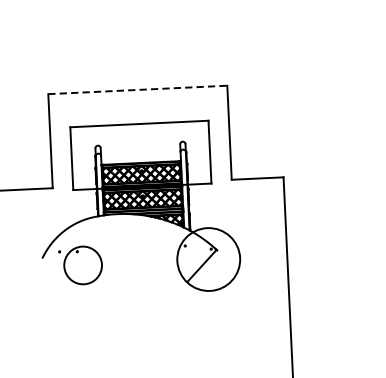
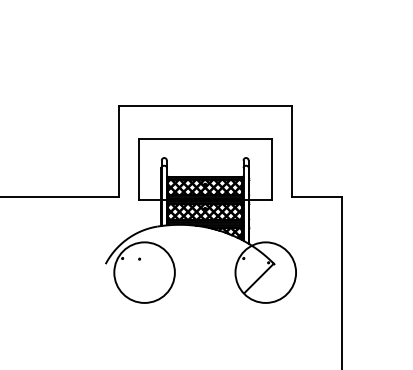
line: (138, 90) -> (205, 106), dashed -> solid
circle: (83, 265) -> (144, 272), size x1.67

